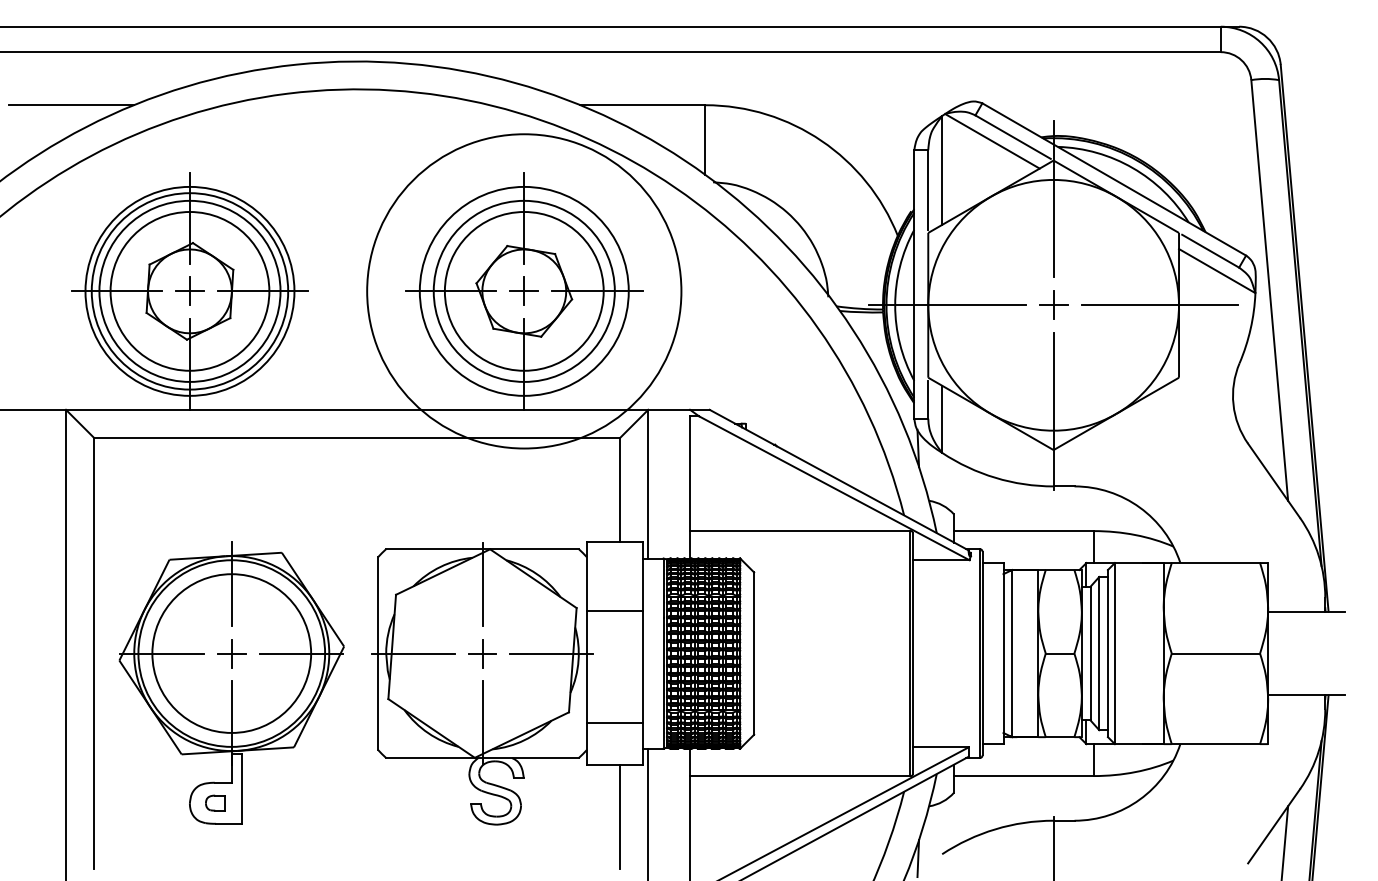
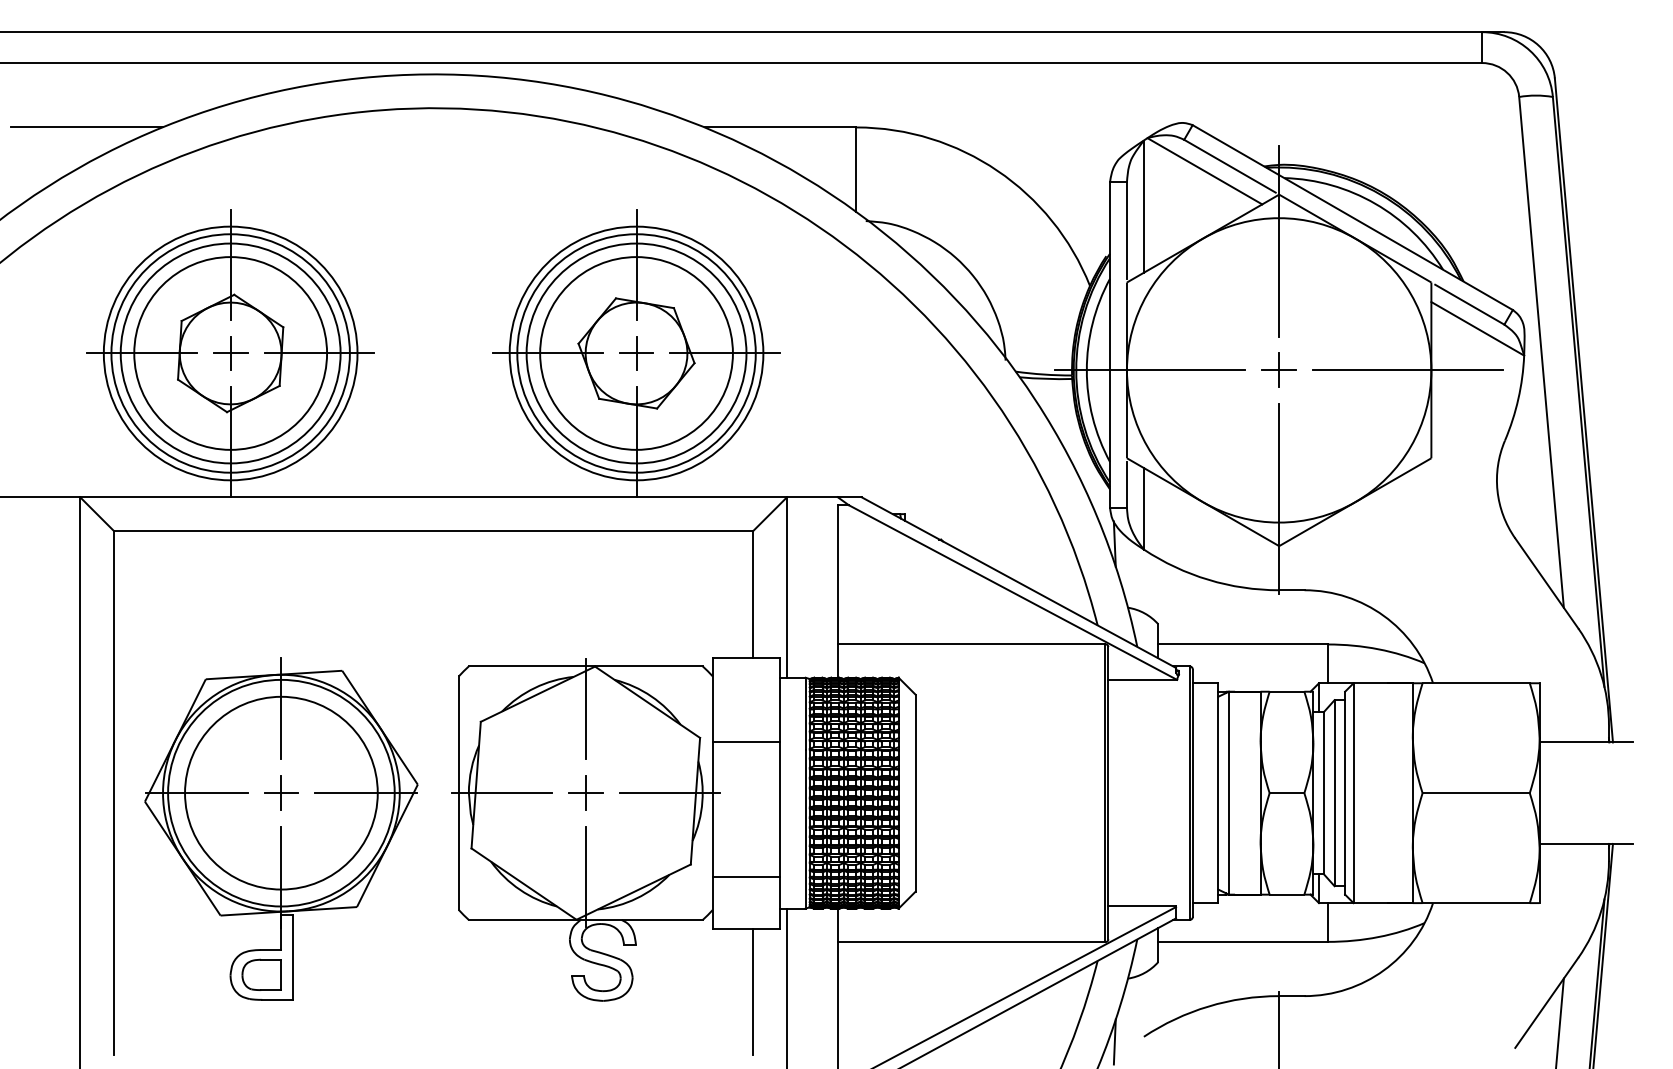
circle: (524, 291) -> (636, 353), size x0.62
part: (215, 802) -> (261, 974), size x1.67

